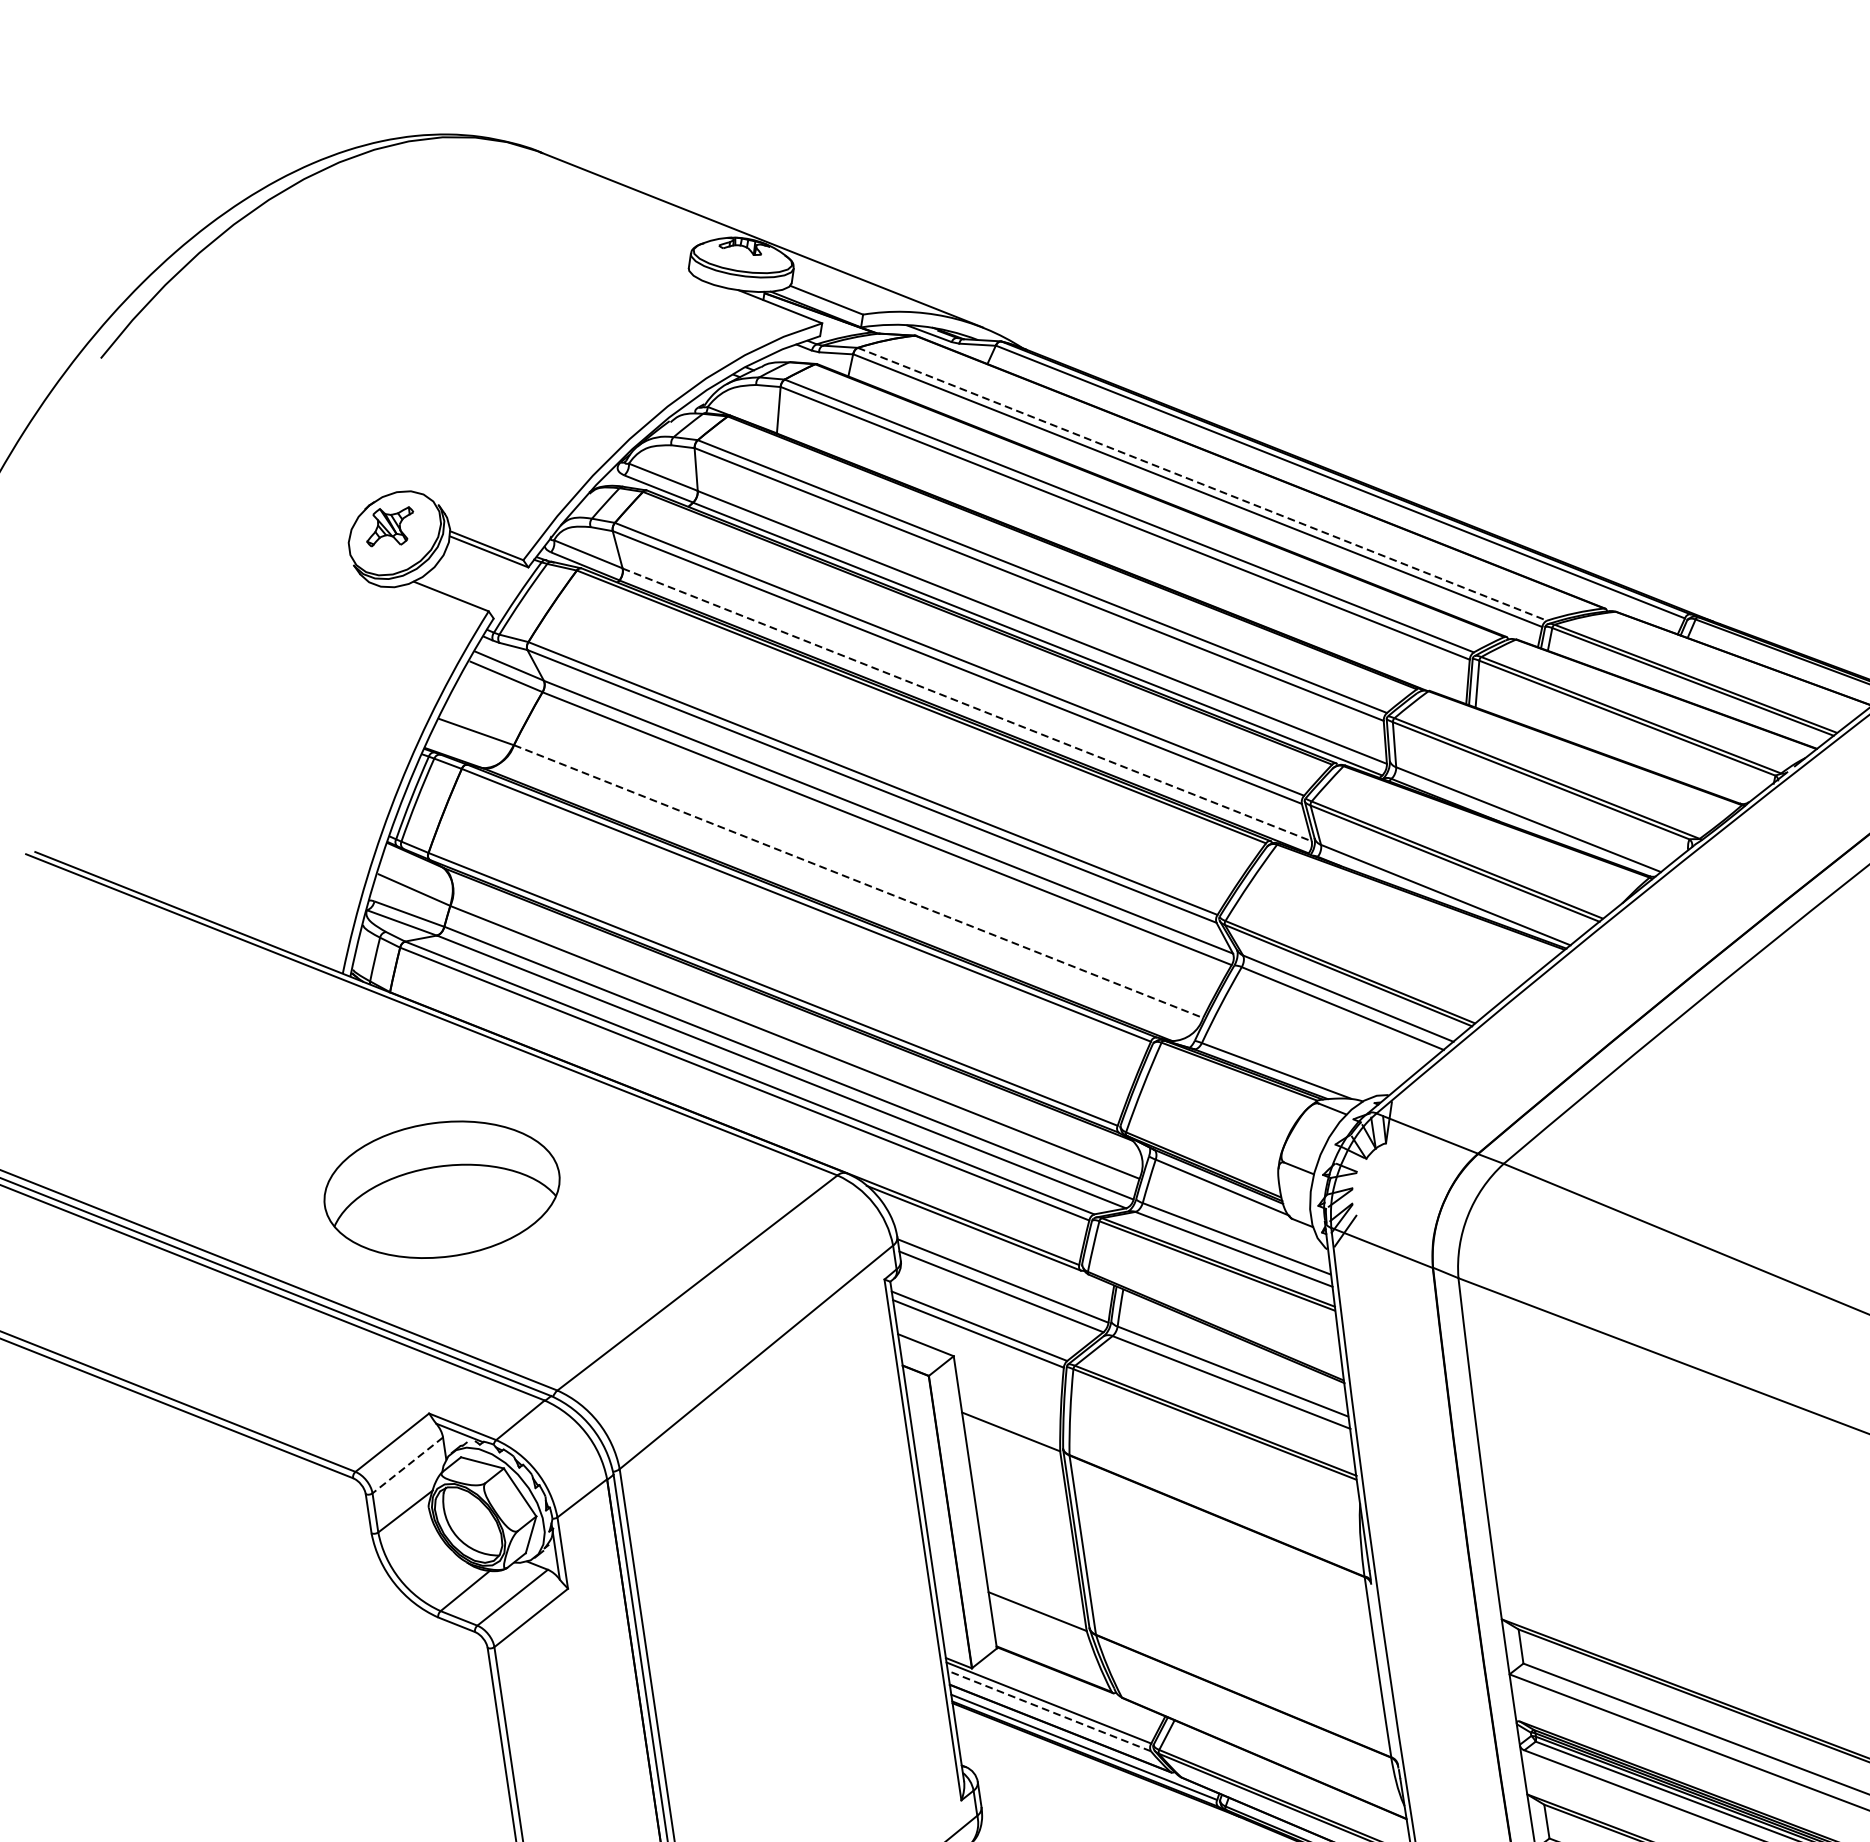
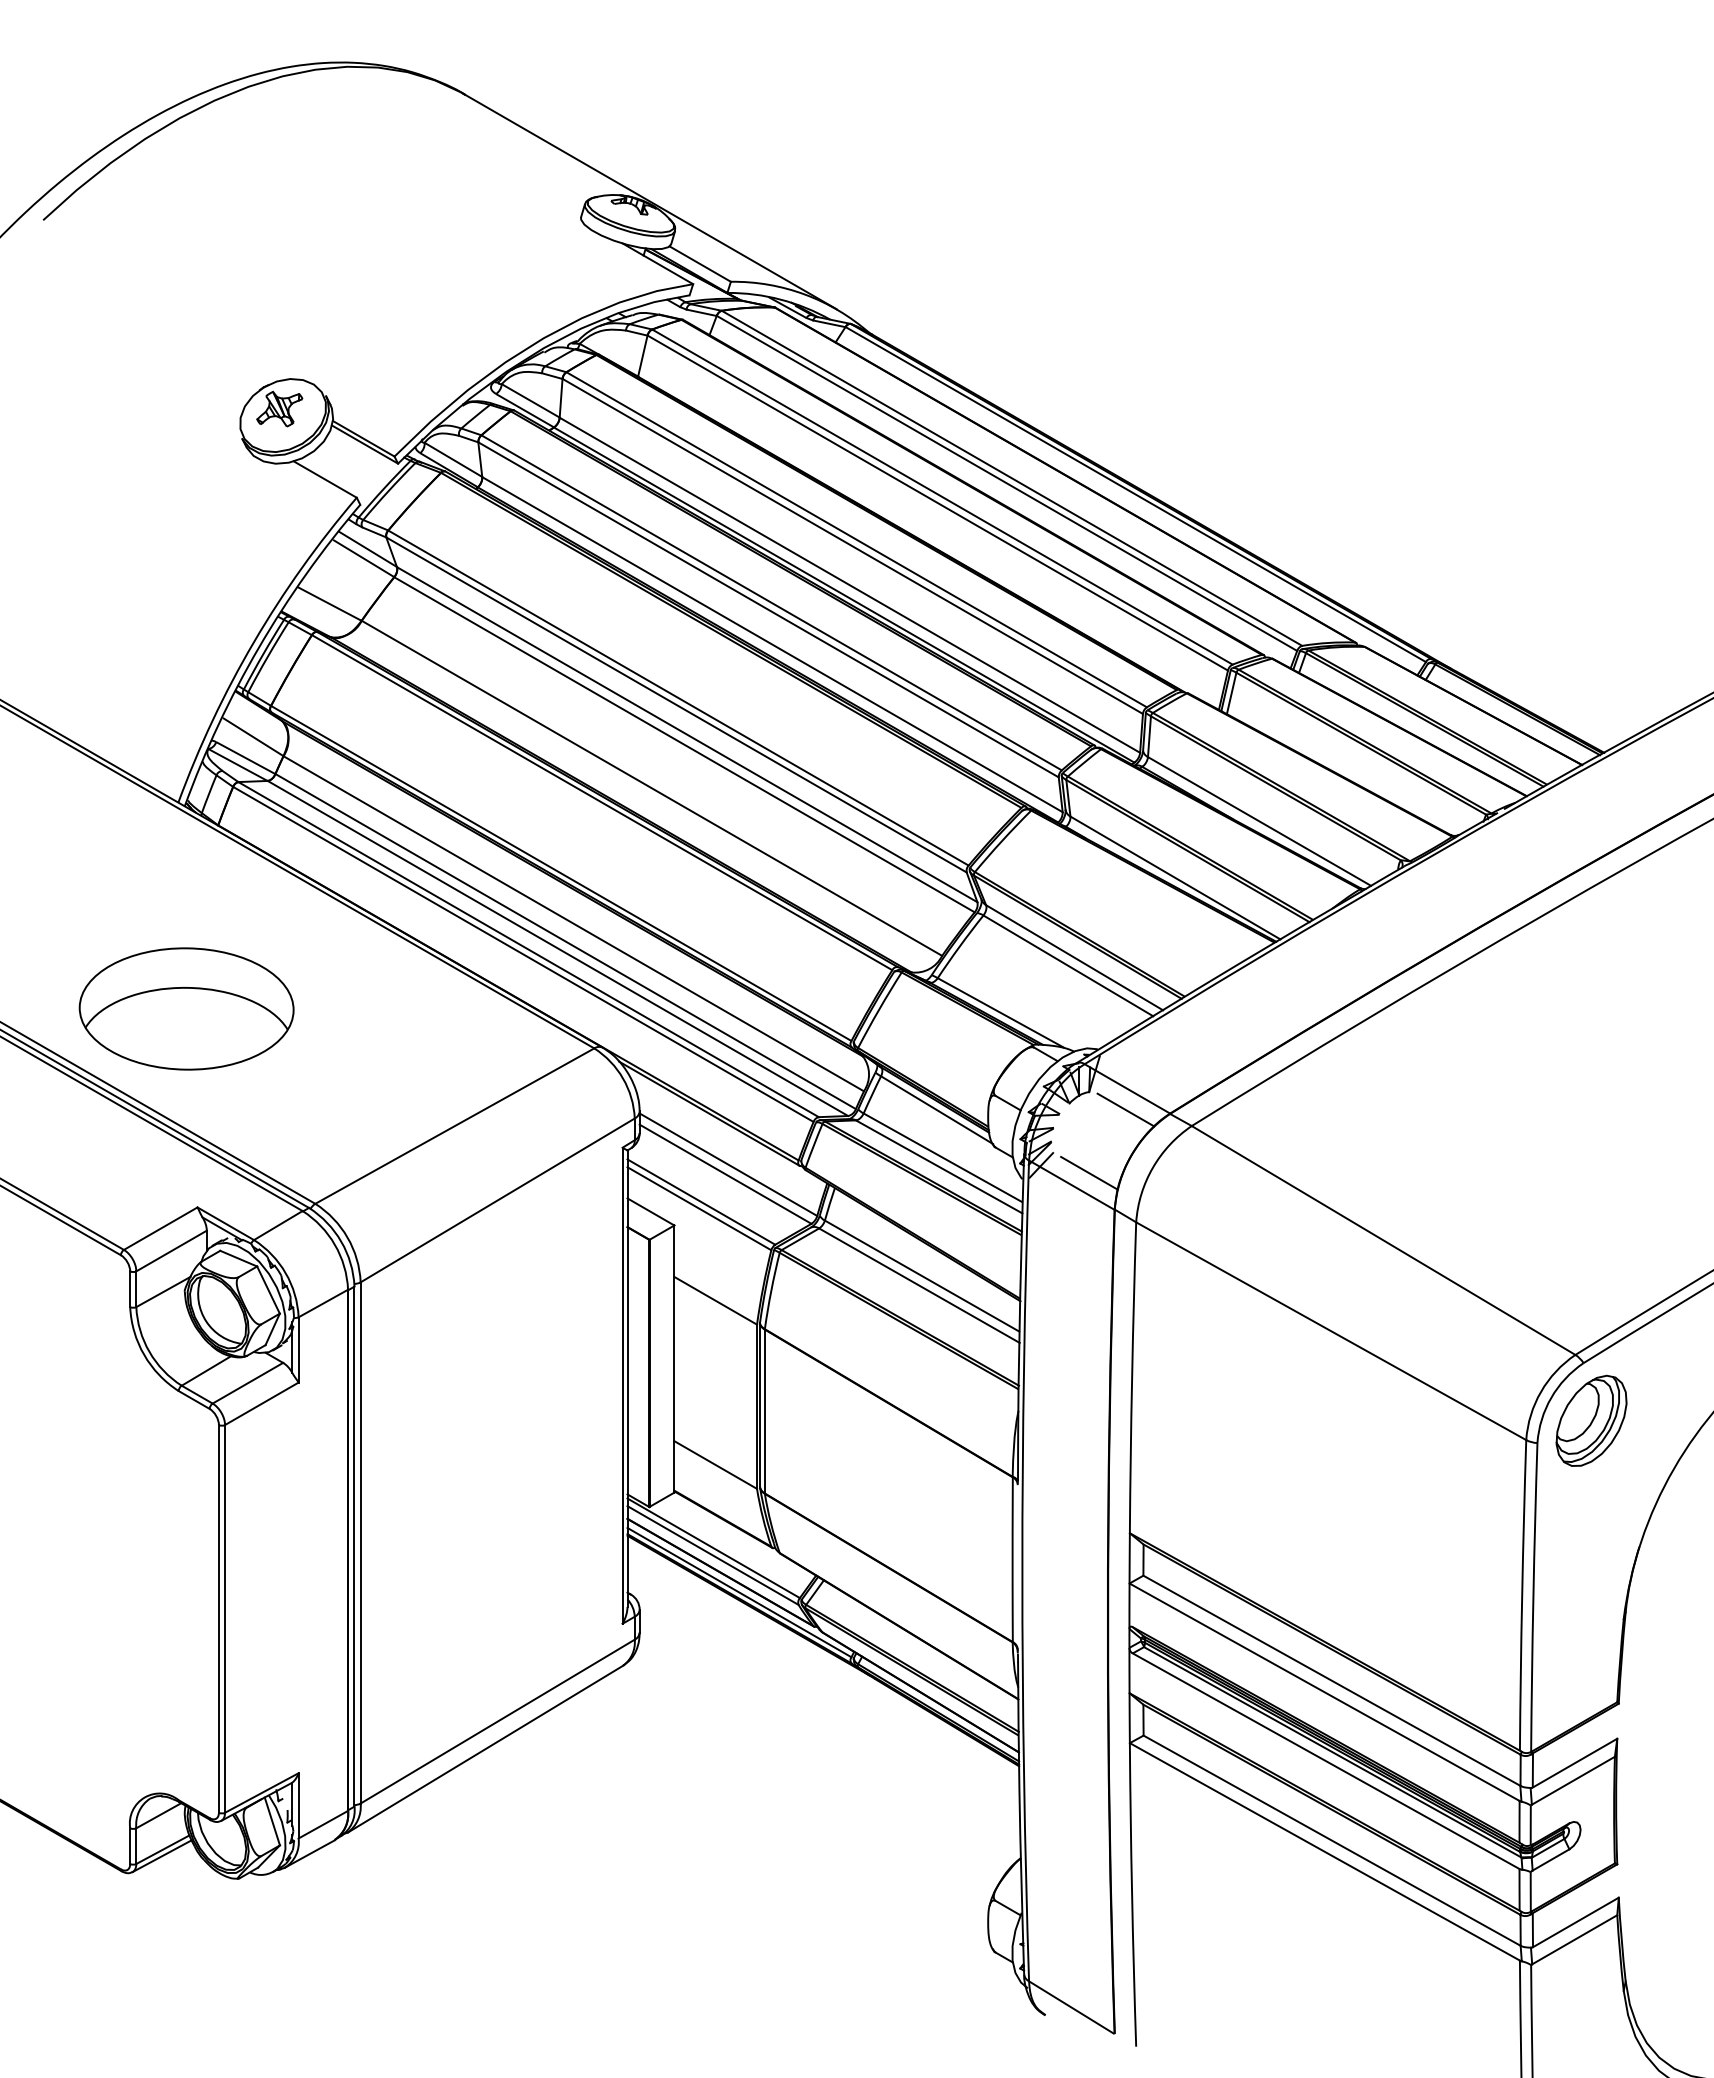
line: (1202, 484) -> (1012, 478), dashed -> solid
line: (967, 704) -> (772, 644), dashed -> solid
line: (859, 881) -> (652, 788), dashed -> solid
line: (1428, 1156) -> (1125, 1109), added
part: (441, 1189) -> (186, 1008), moved
line: (1399, 1231) -> (1089, 1172), added
line: (407, 1465) -> (171, 1251), dashed -> solid
line: (1049, 1710) -> (713, 1555), dashed -> solid

